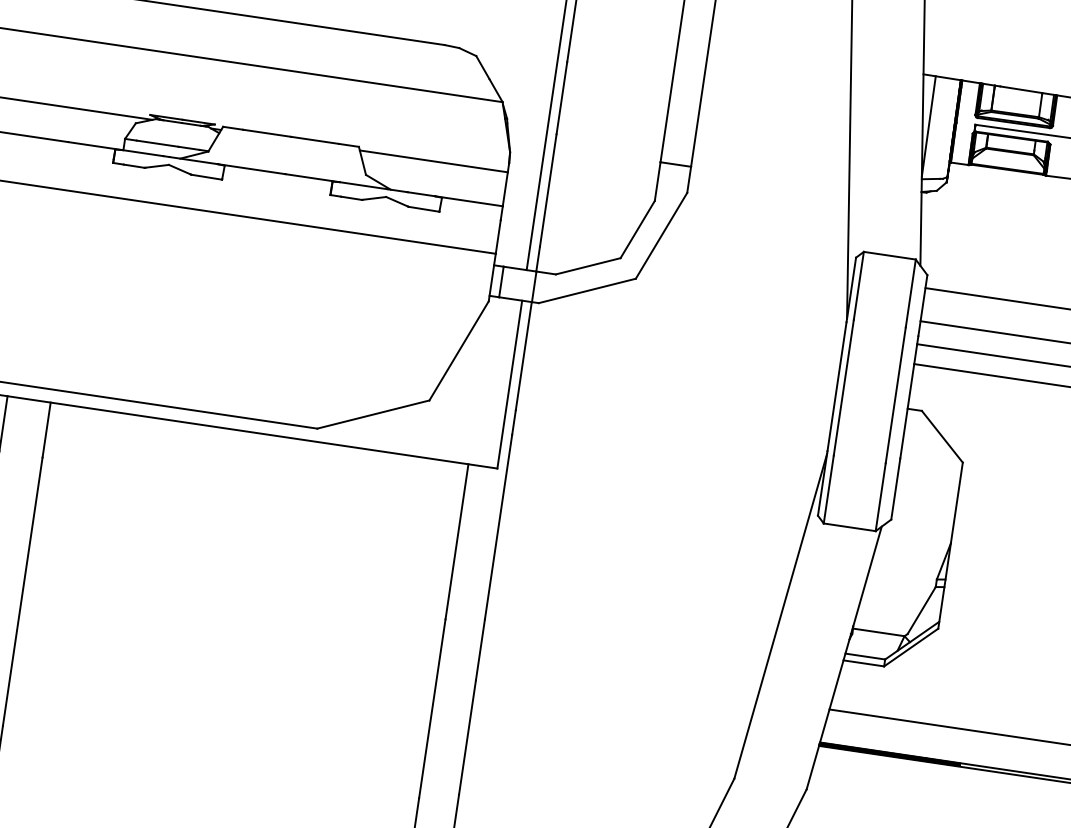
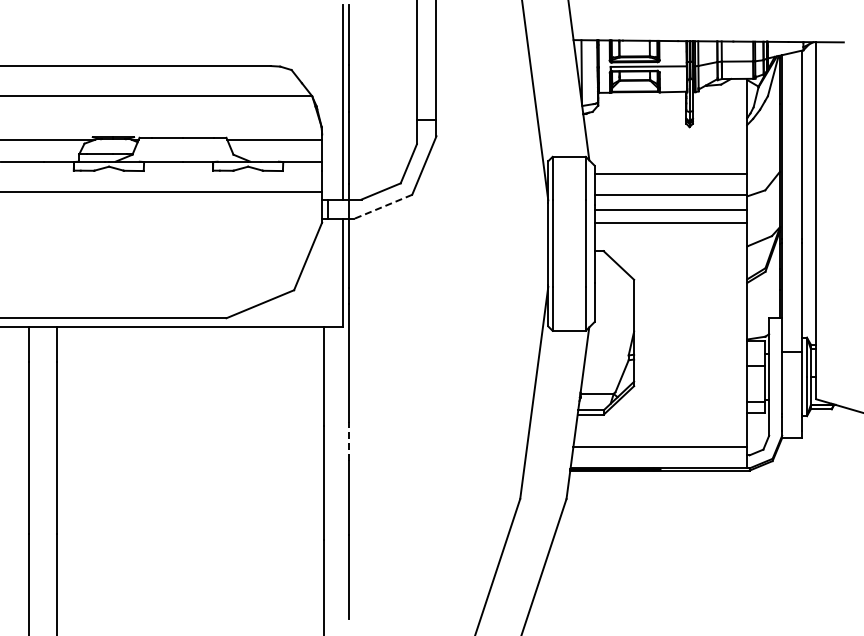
line: (586, 290) -> (382, 206), solid -> dashed
line: (481, 649) -> (349, 441), solid -> dashed

